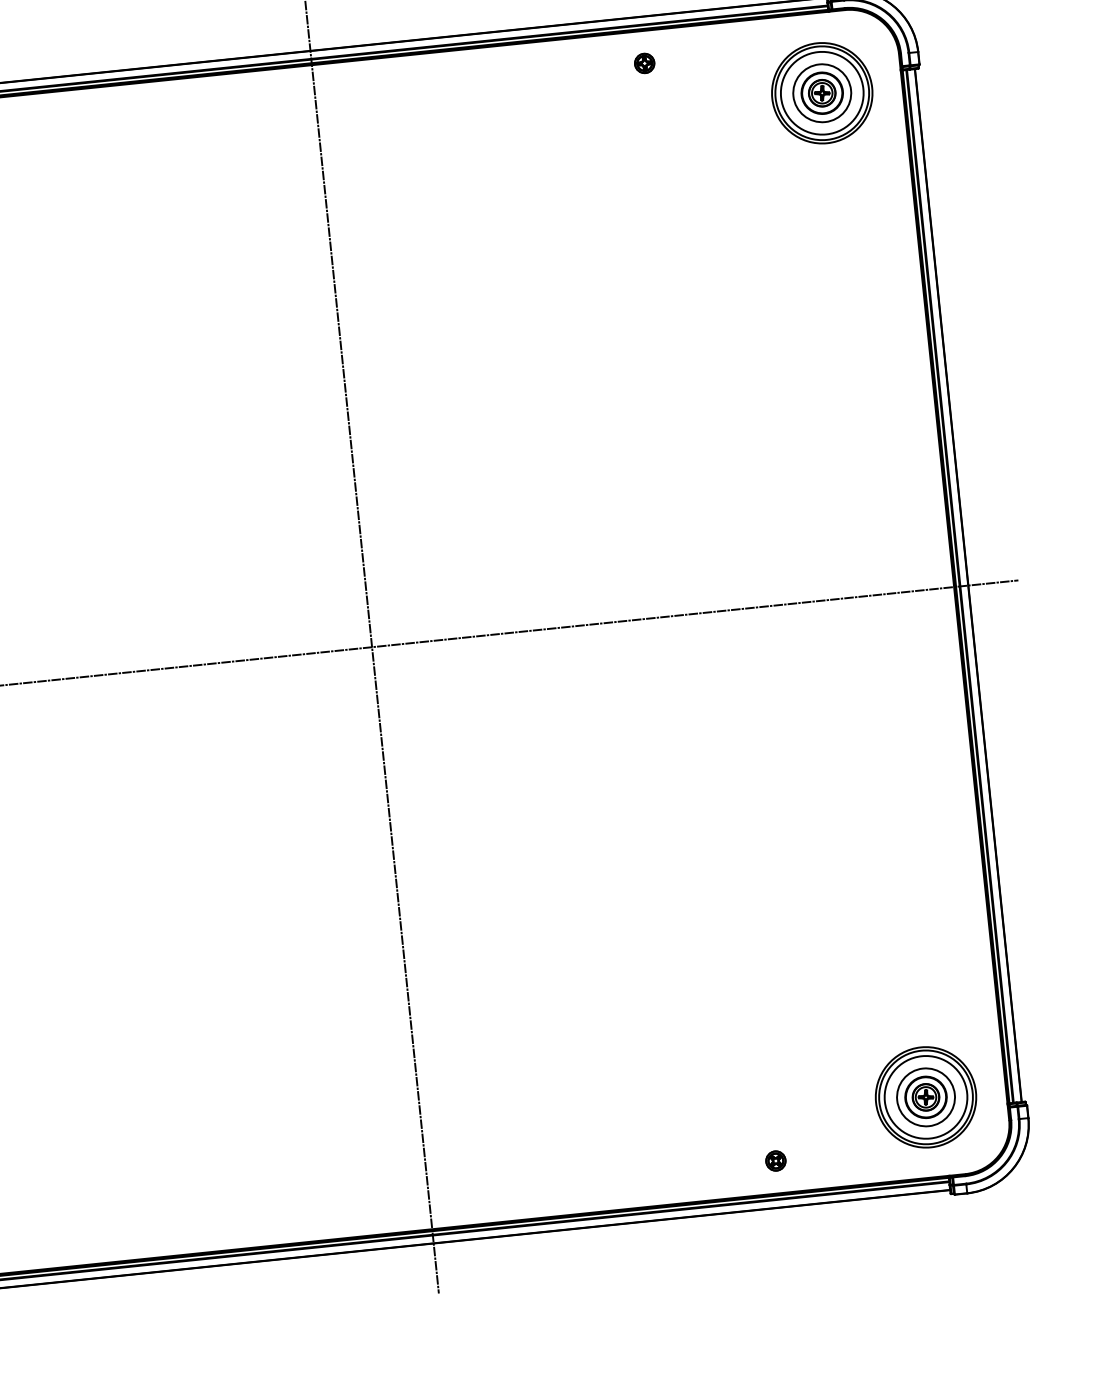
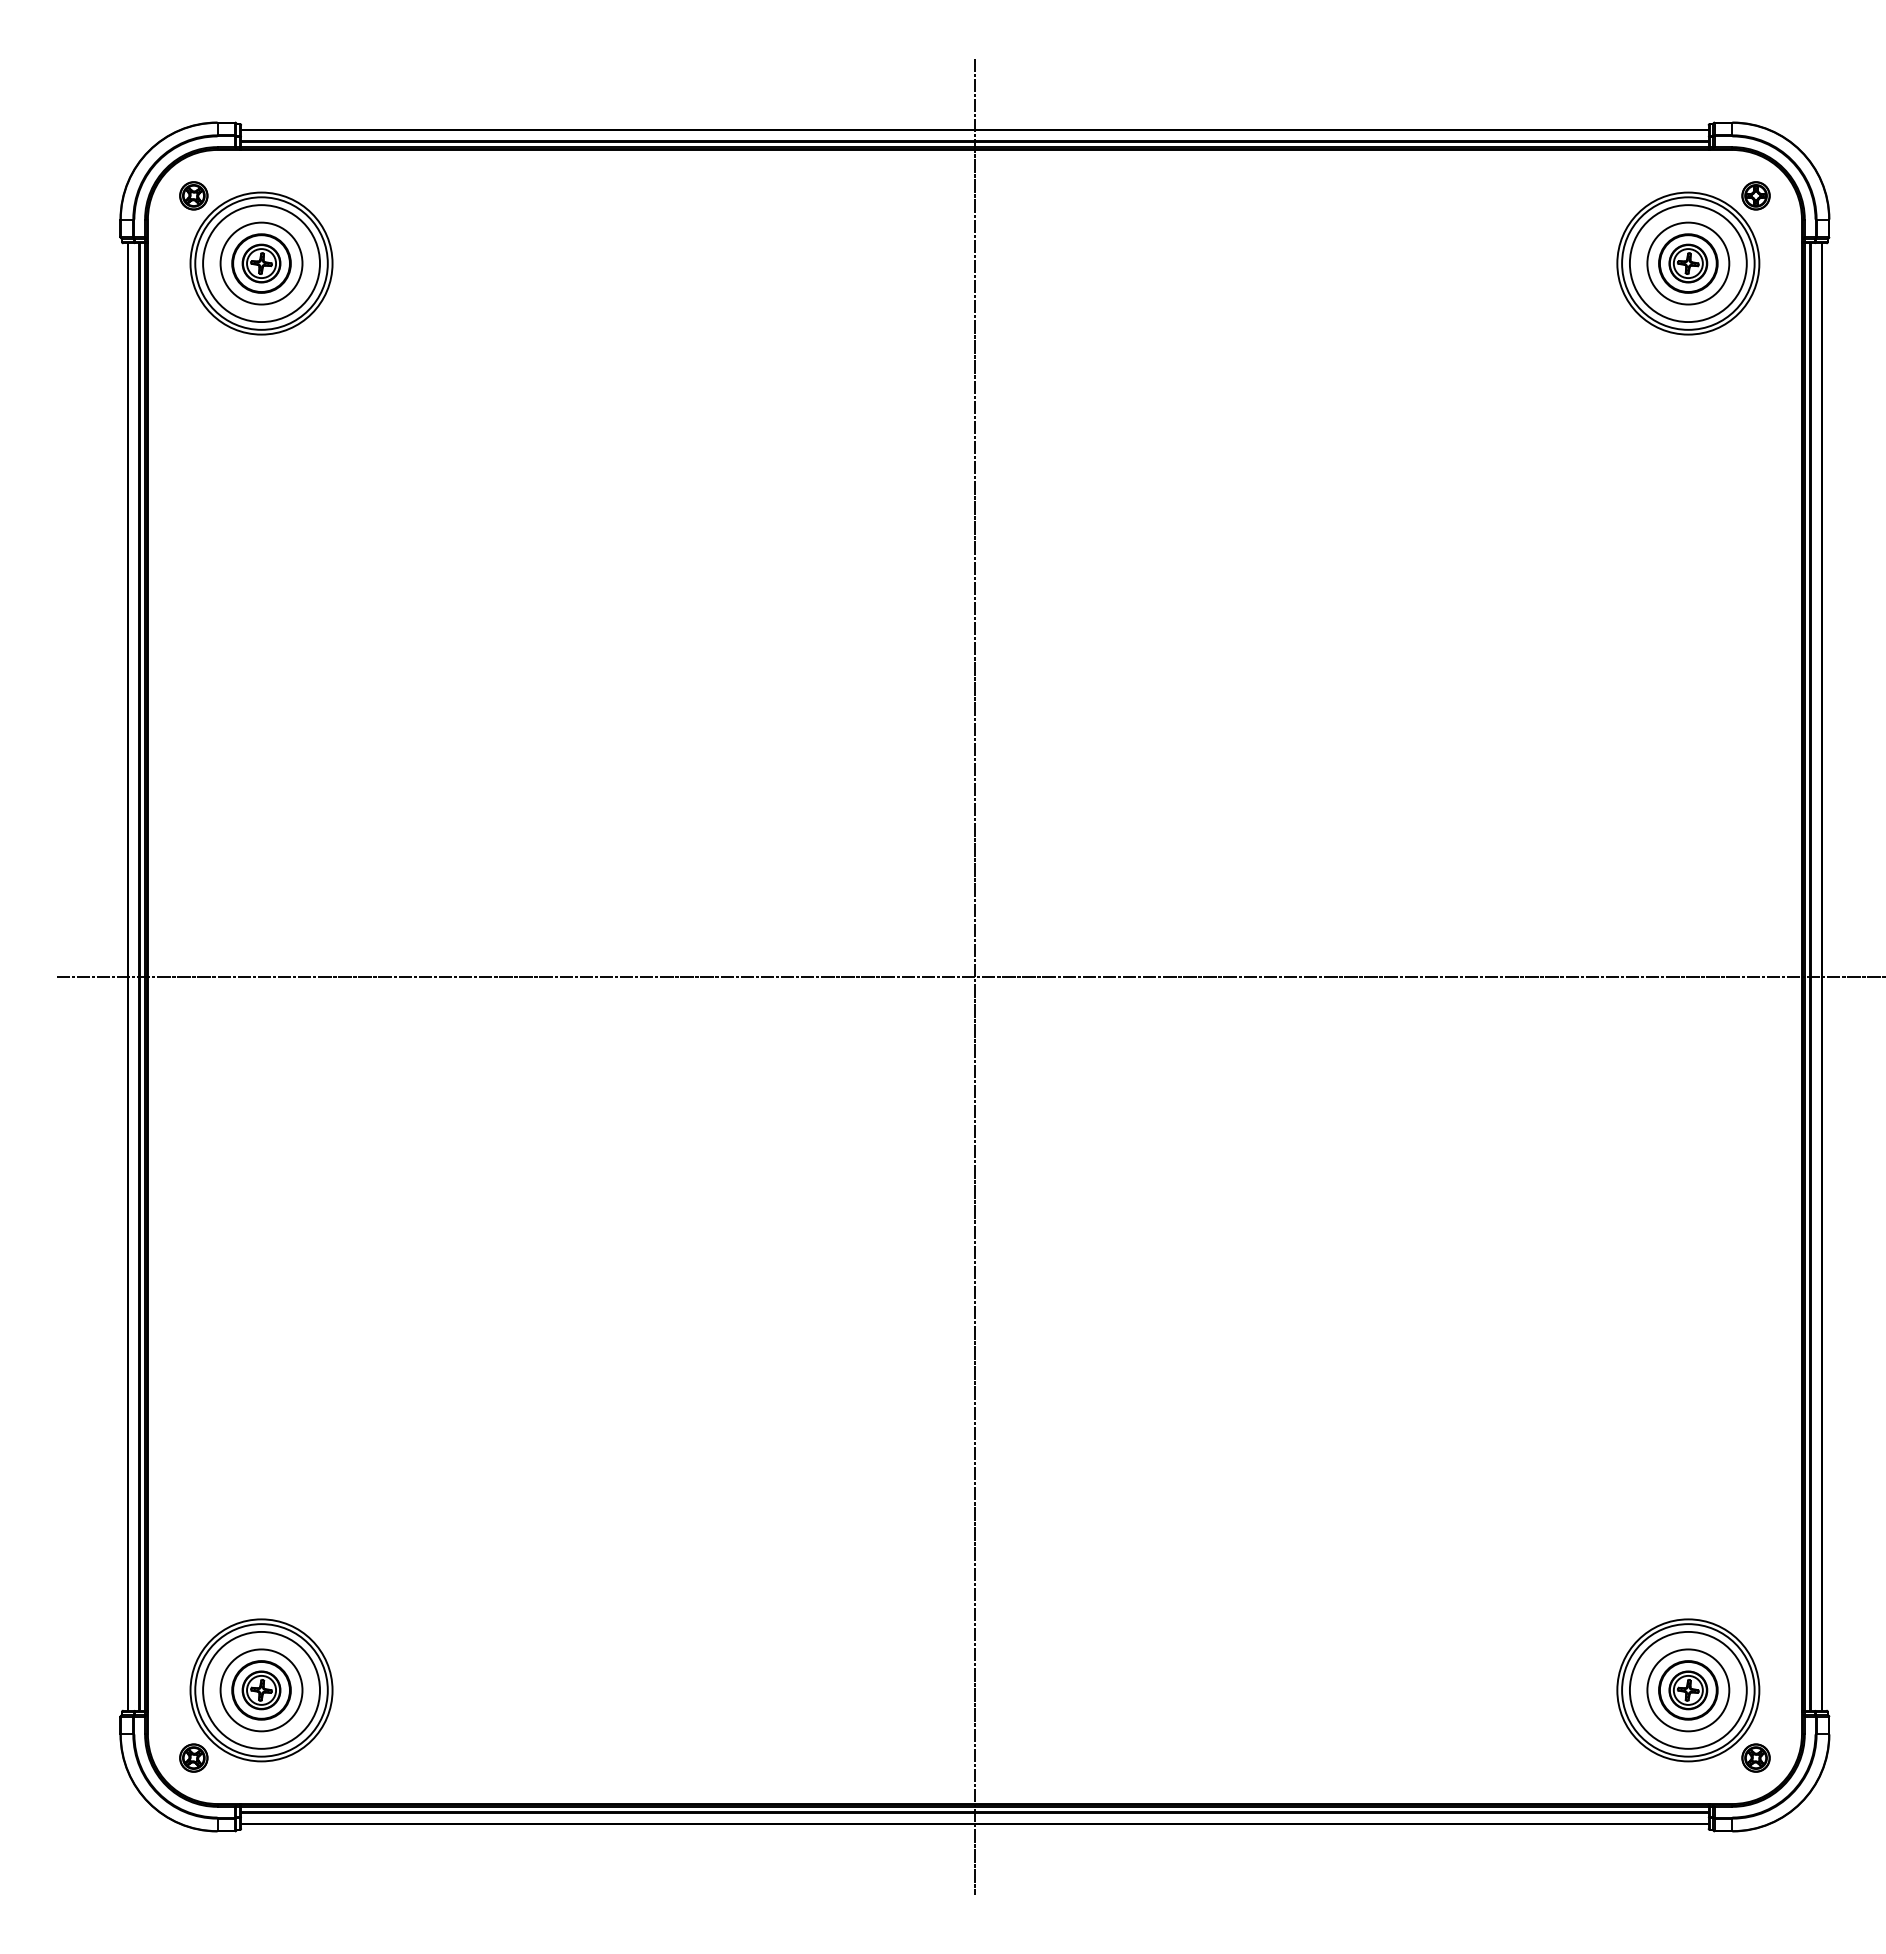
part: (644, 63) -> (1755, 195), moved
part: (775, 1160) -> (1755, 1757), moved

